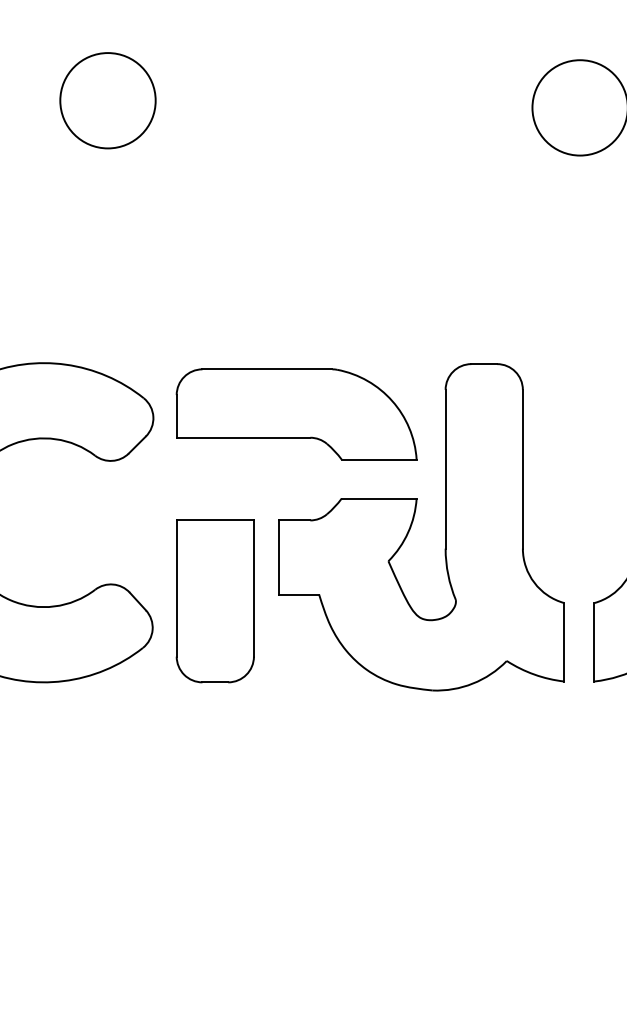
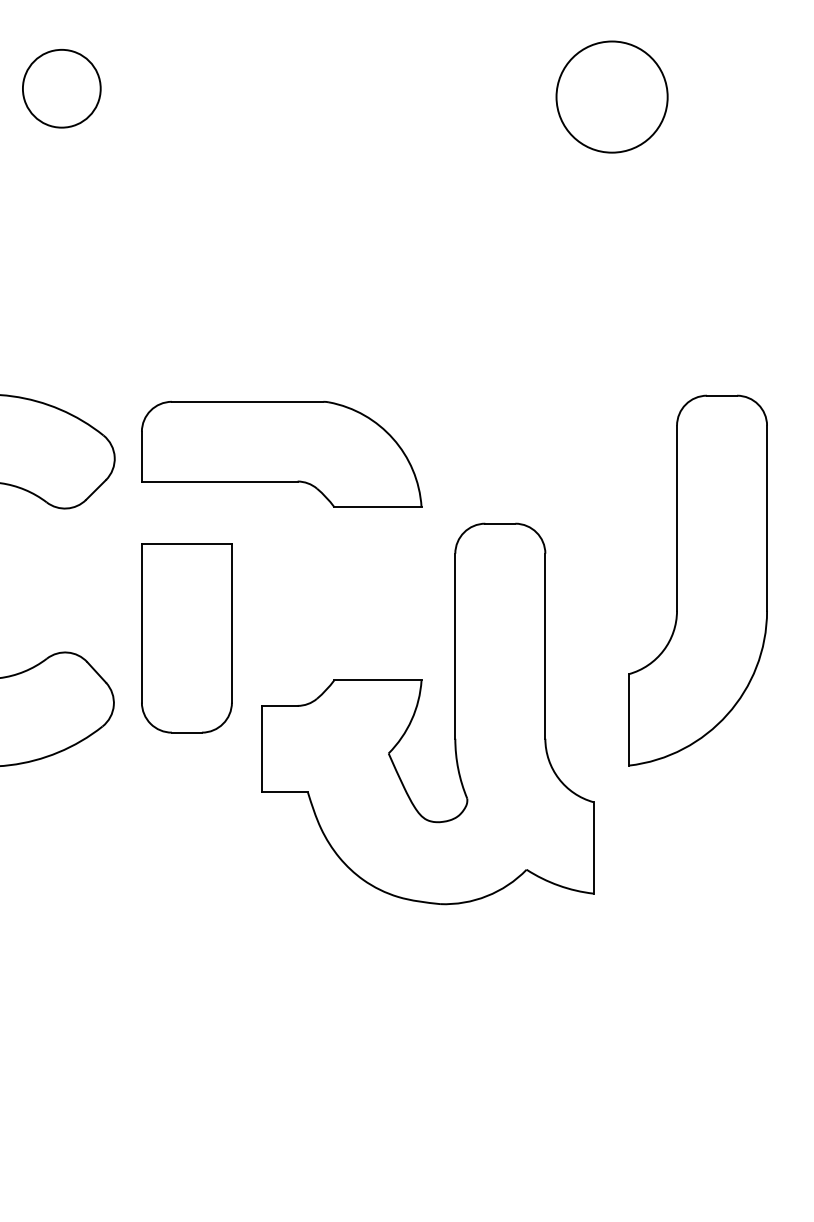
circle: (107, 100) -> (61, 88), size x0.7
part: (413, 522) -> (417, 708), moved
part: (214, 601) -> (186, 638), moved

